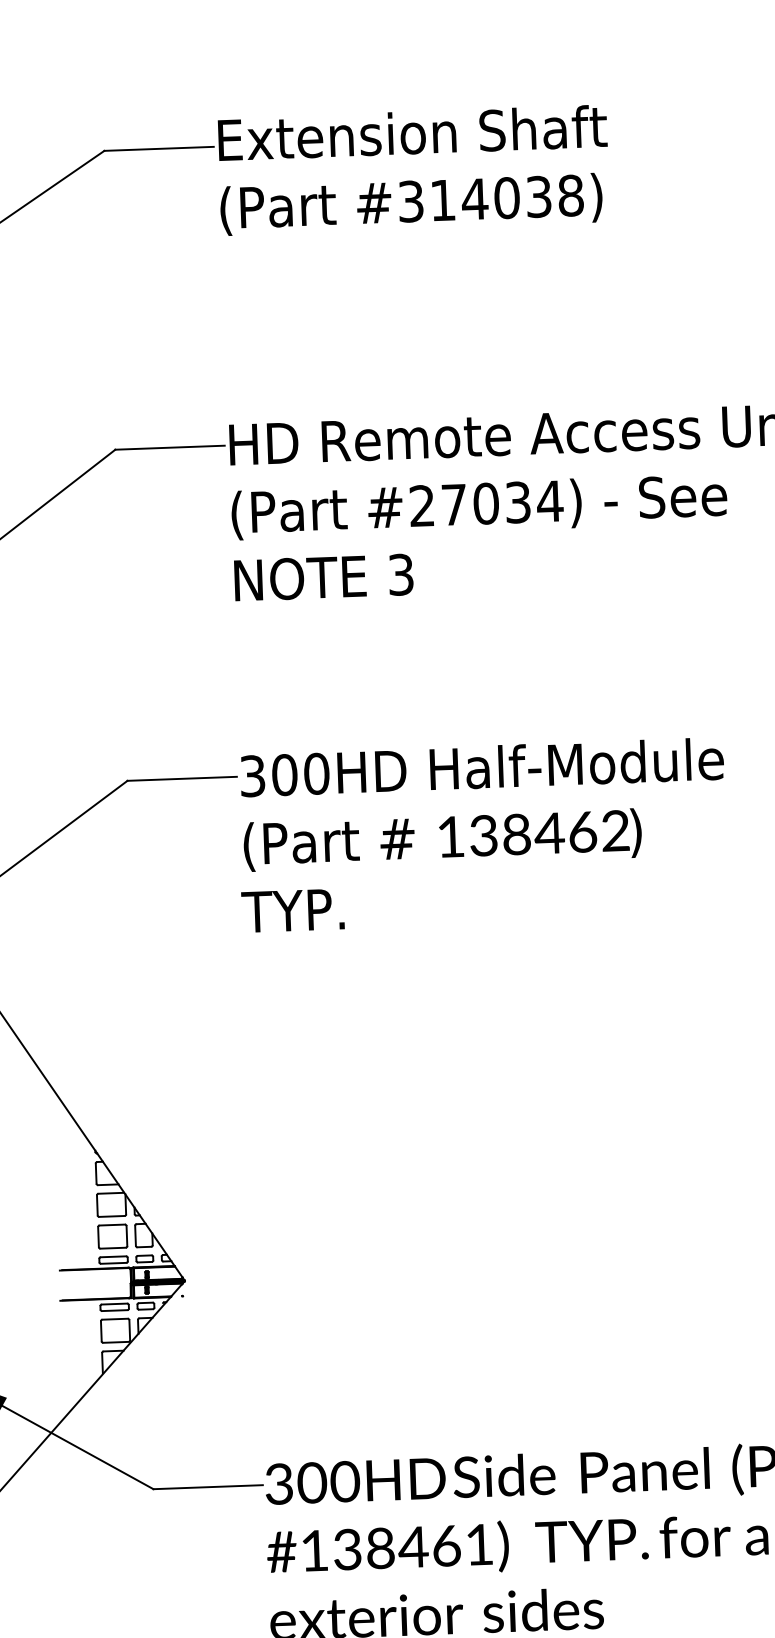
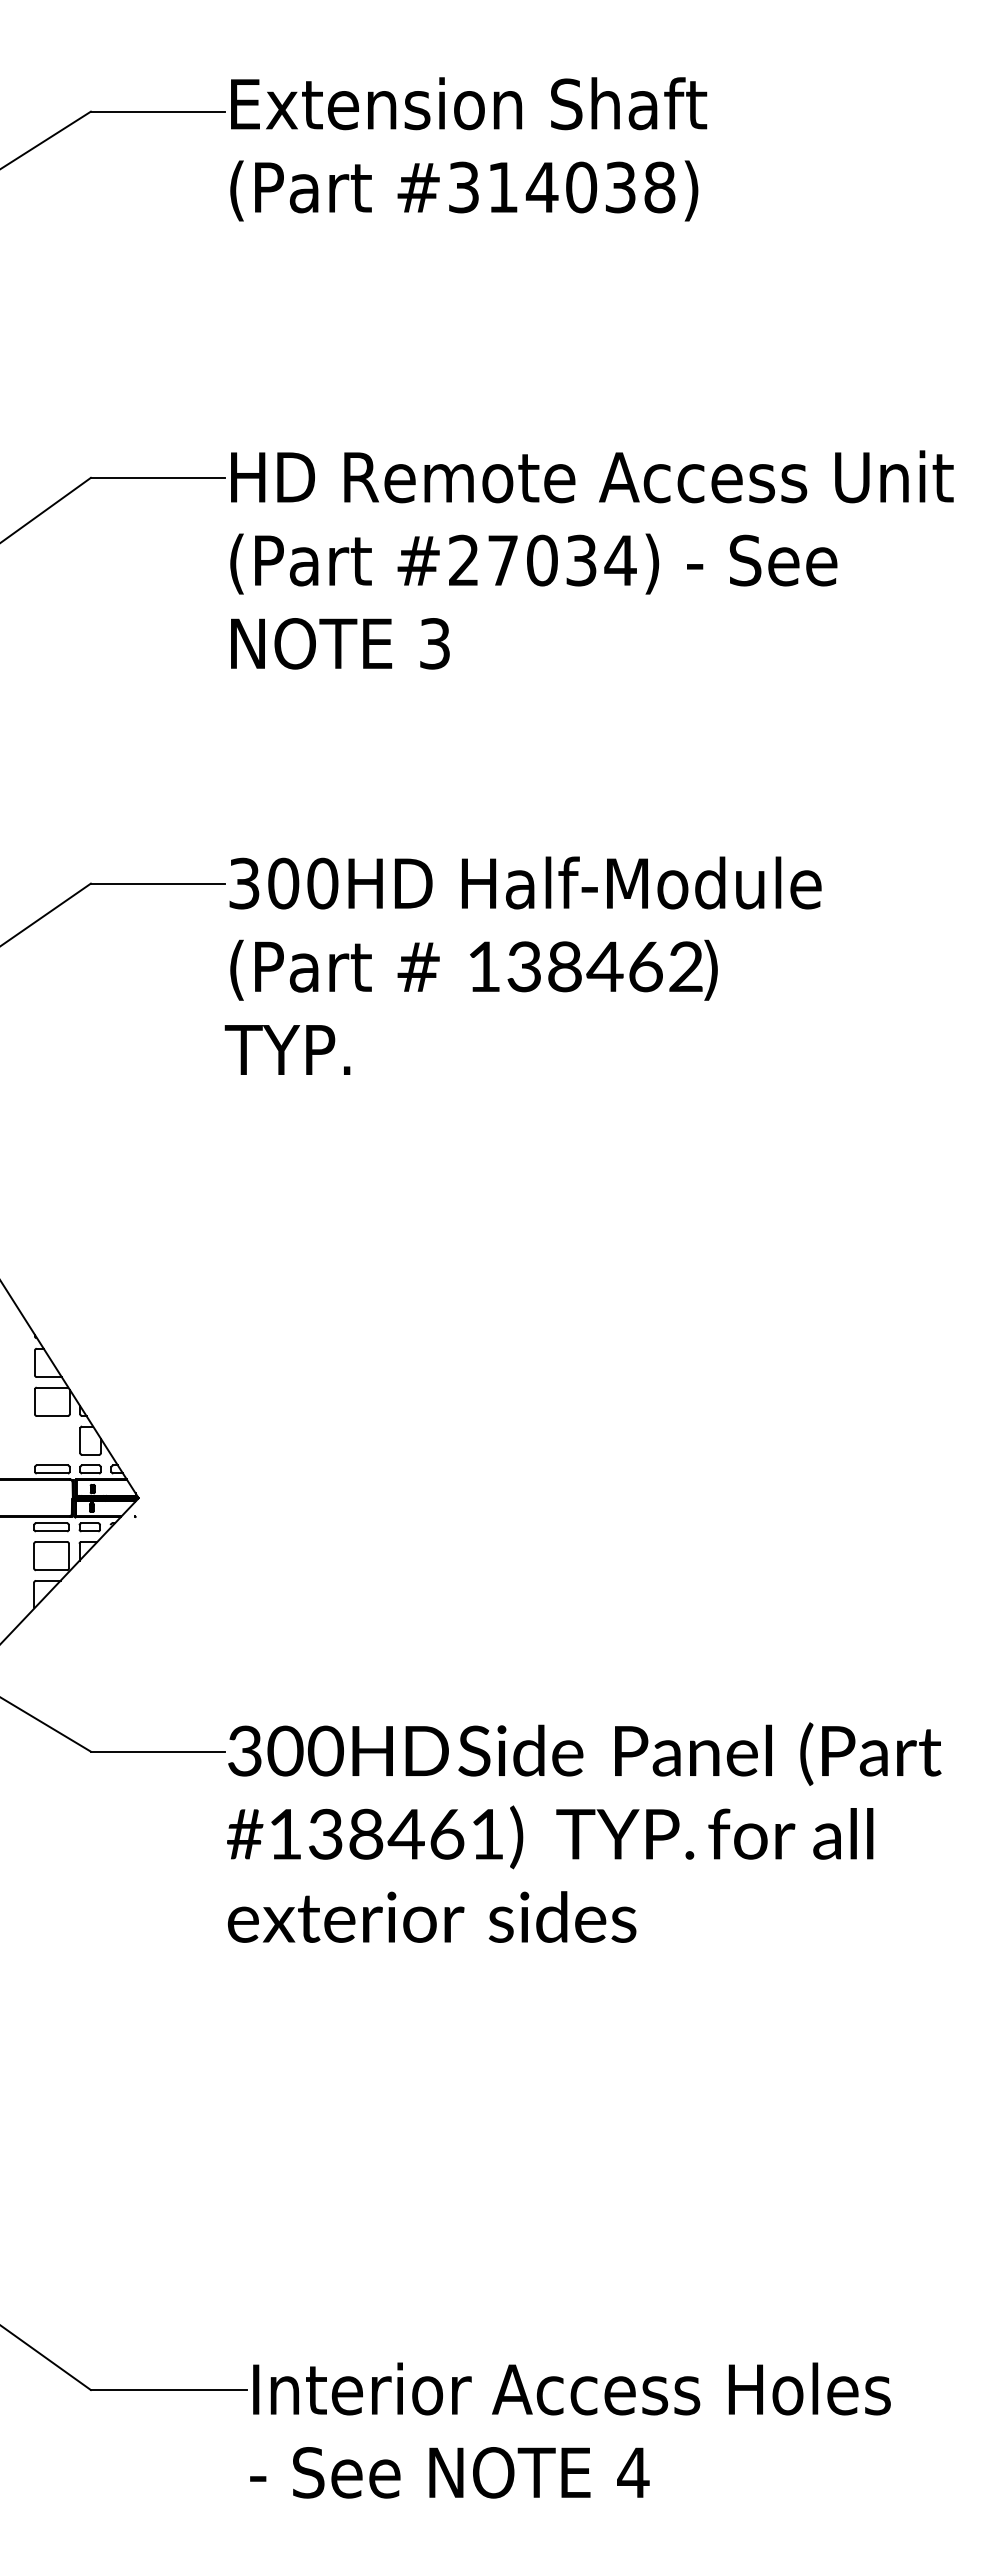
part: (112, 1236) -> (52, 1440), removed

